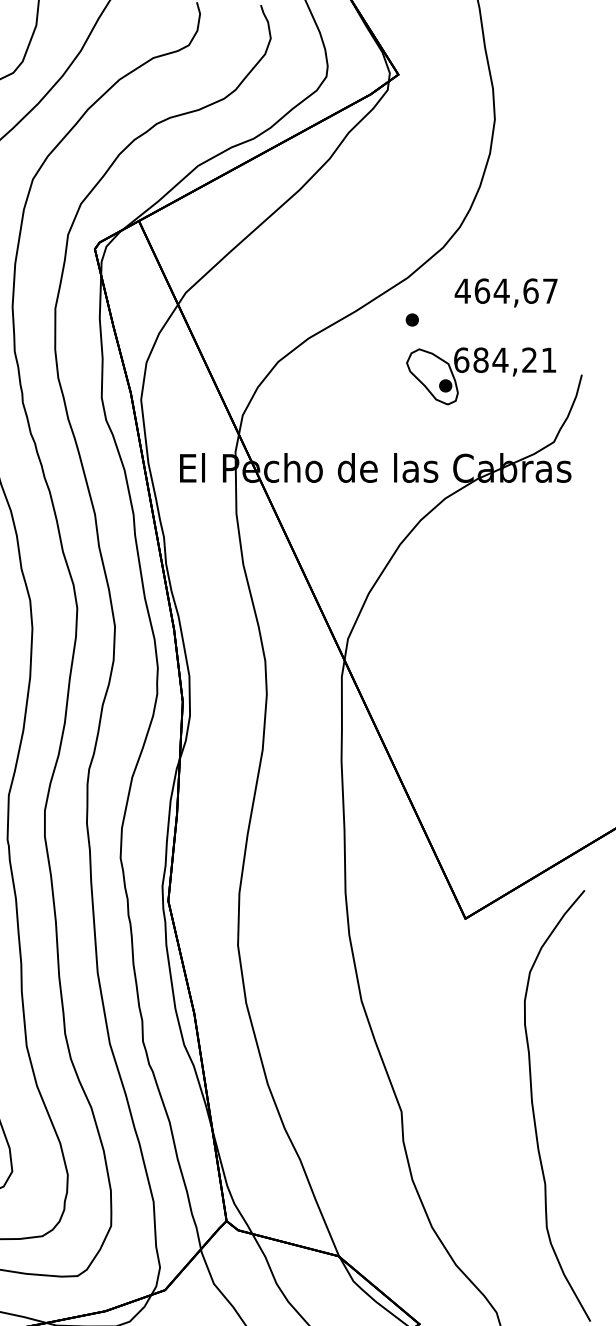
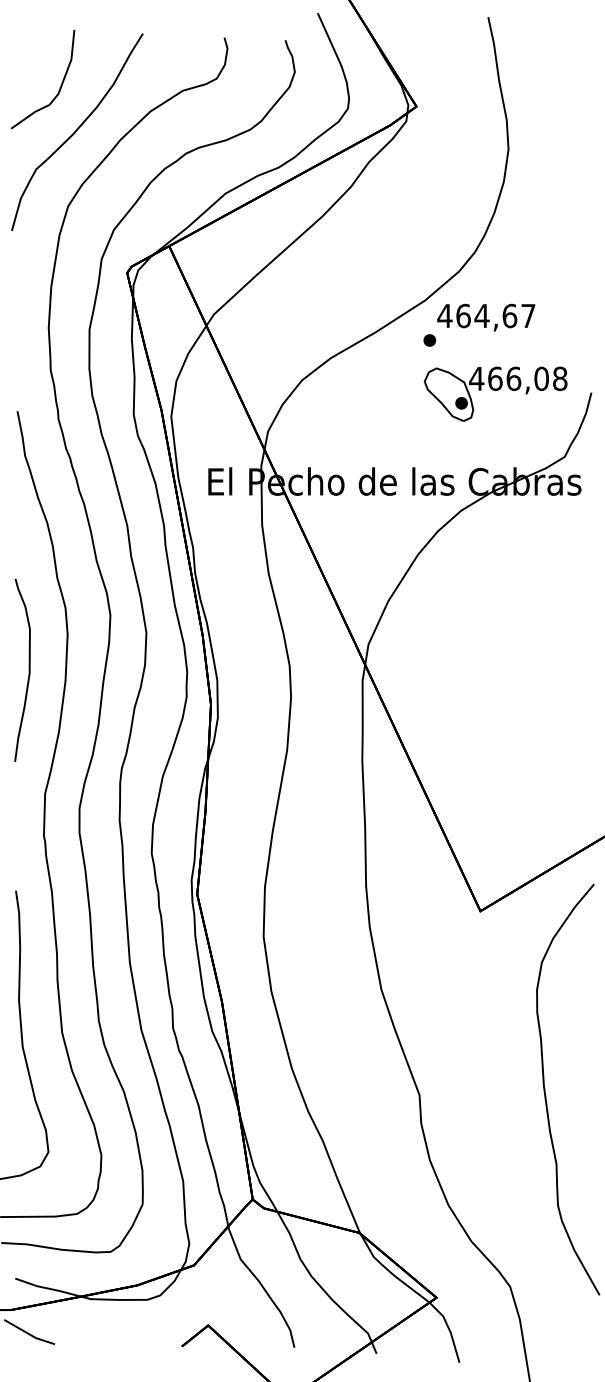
text: (506, 292) -> (486, 317), moved
text: (505, 359) -> (518, 378), 684,21 -> 466,08

